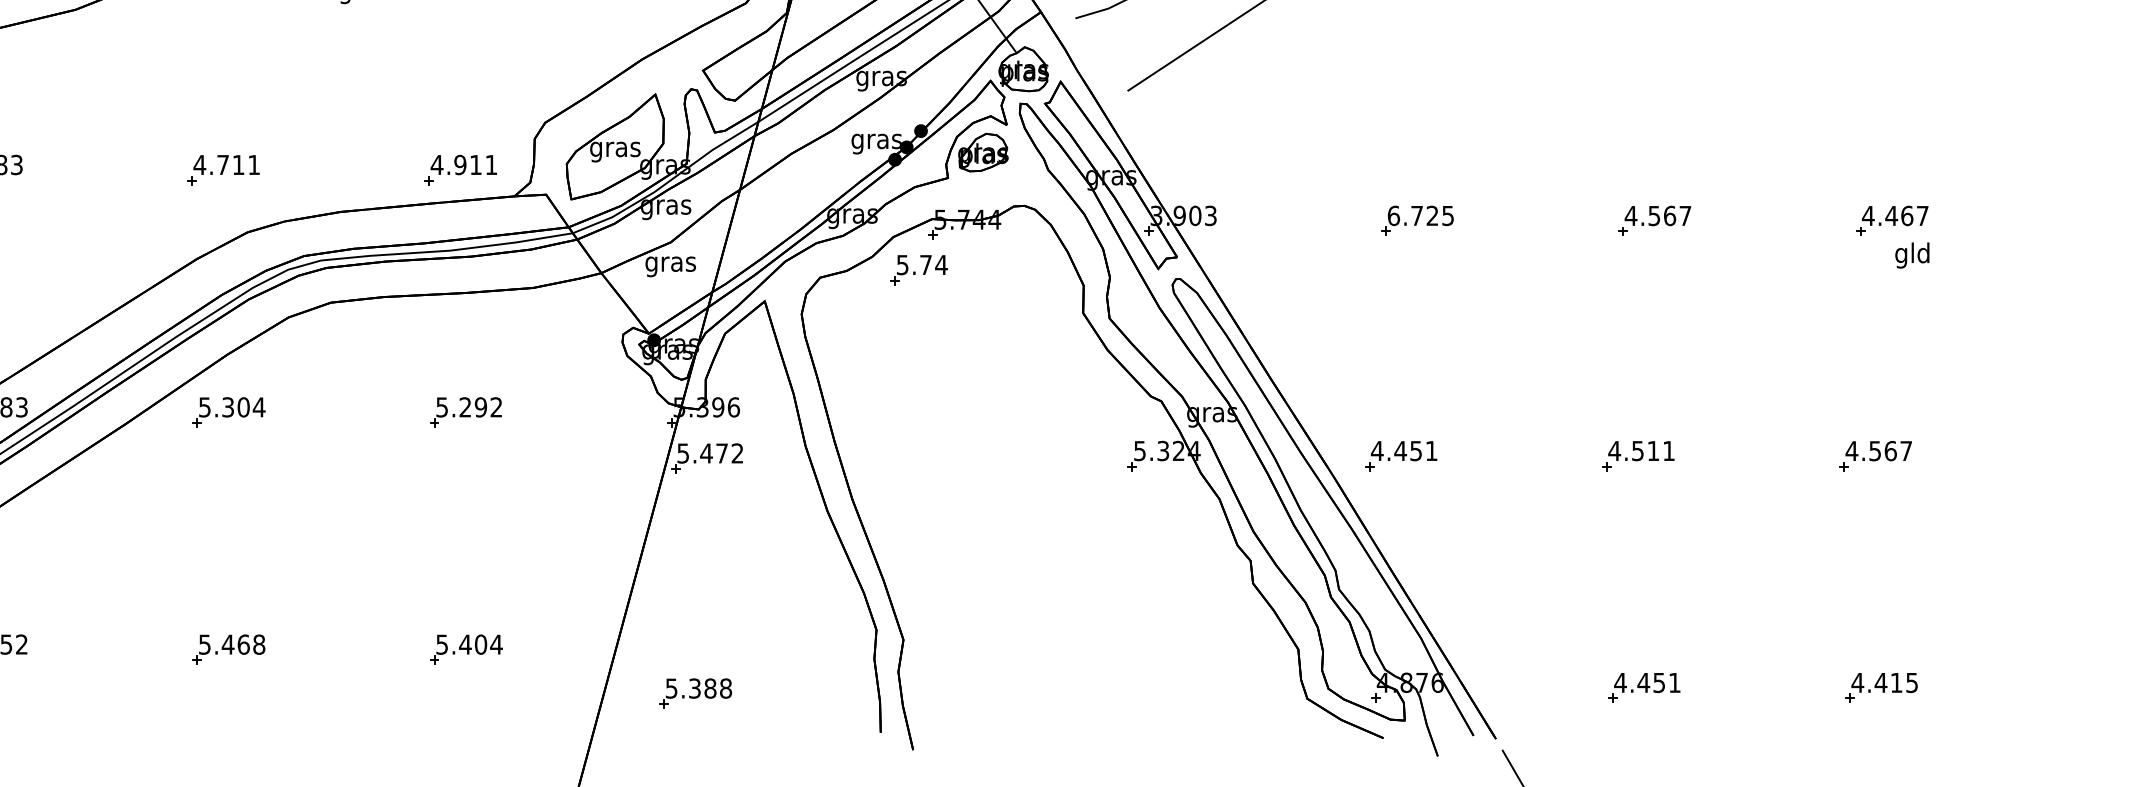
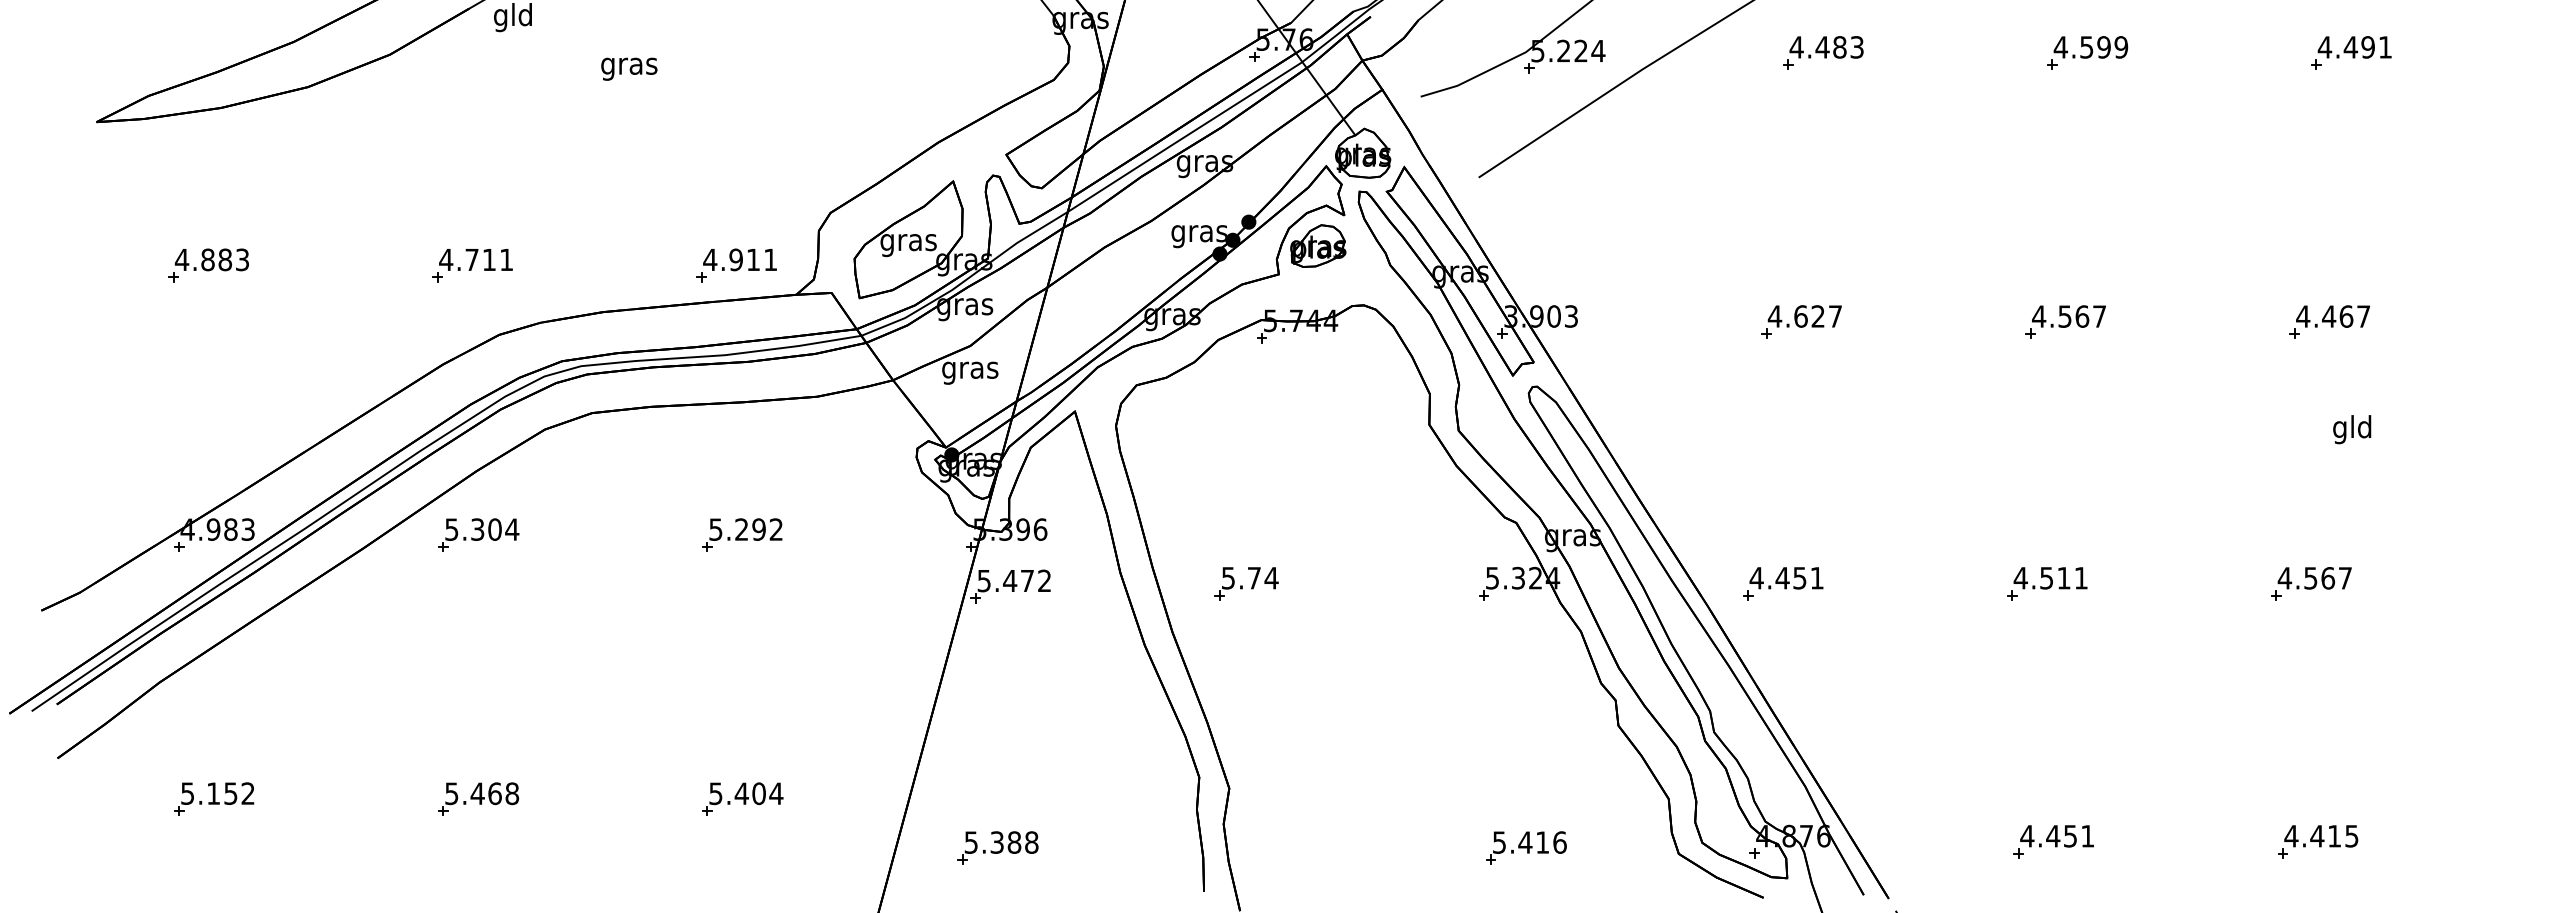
text: (1420, 215) -> (1804, 316), 6.725 -> 4.627
text: (1912, 255) -> (2352, 429), moved
part: (918, 269) -> (1246, 583), moved
part: (1170, 692) -> (1526, 847), added

